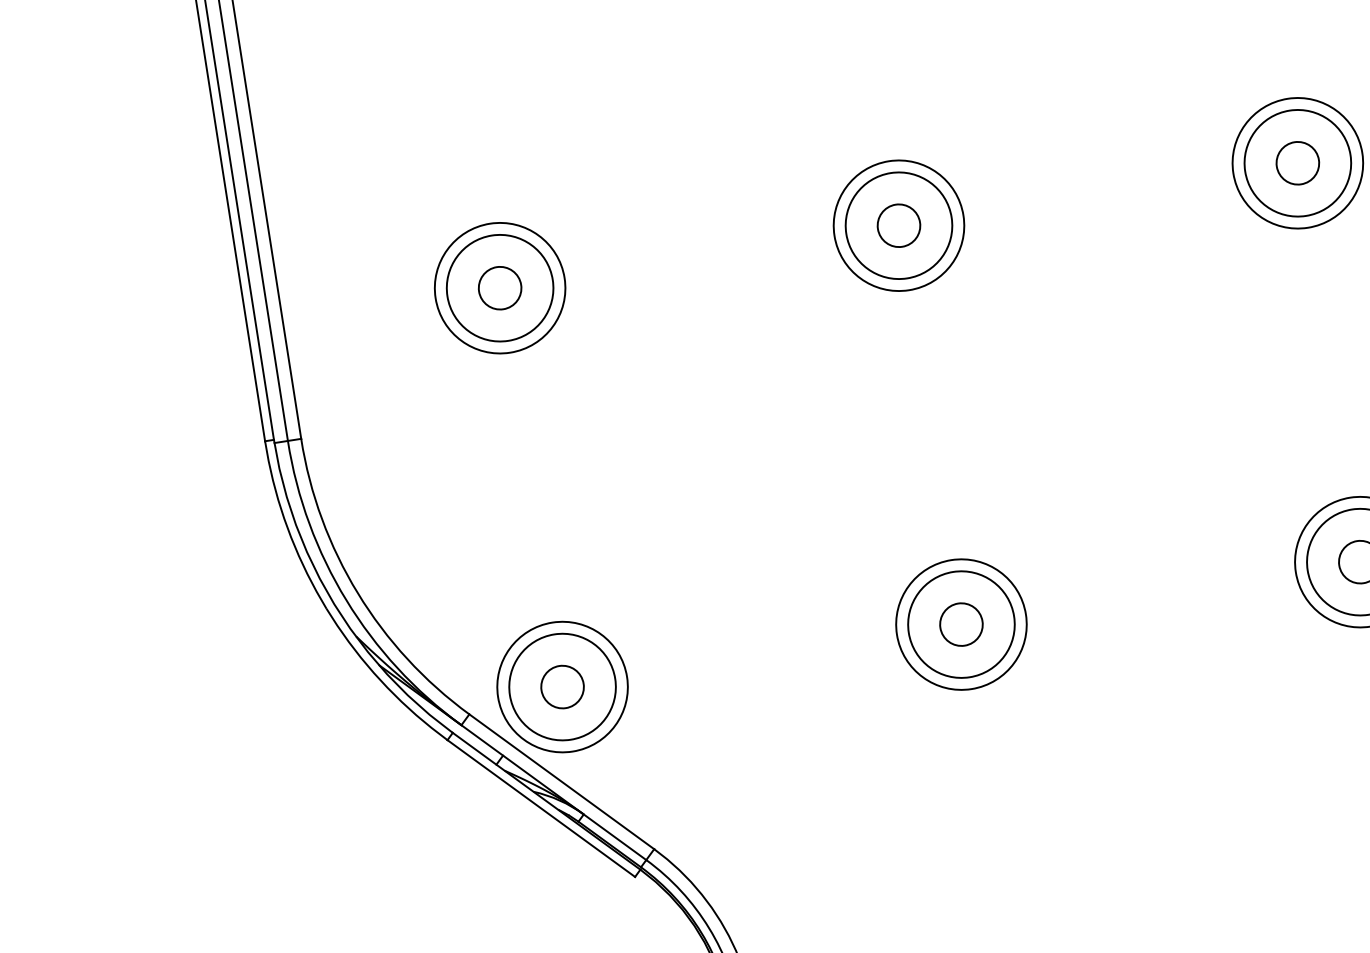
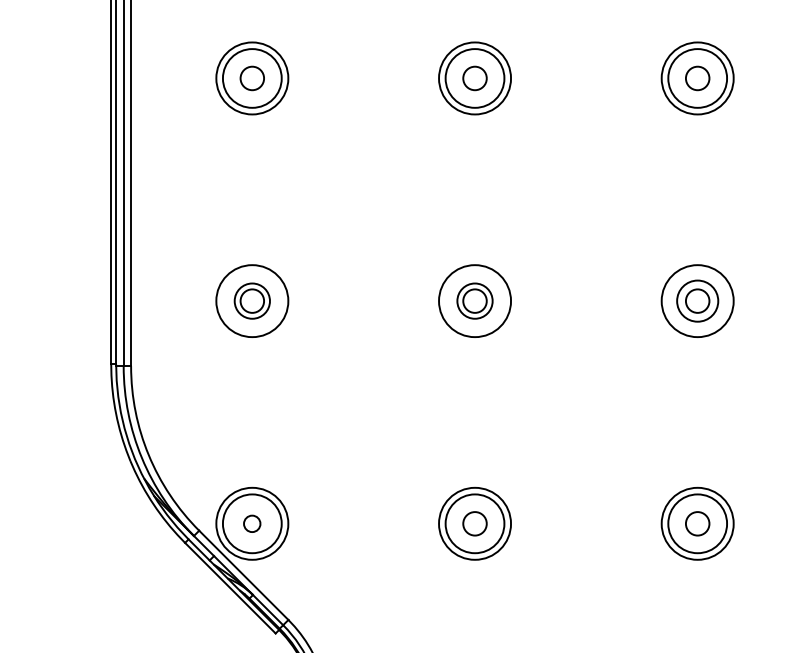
circle: (1297, 162) -> (697, 300), size x0.7
circle: (897, 224) -> (474, 300), size x0.6
circle: (498, 287) -> (251, 300), size x0.6
circle: (560, 686) -> (251, 523), size x0.7

